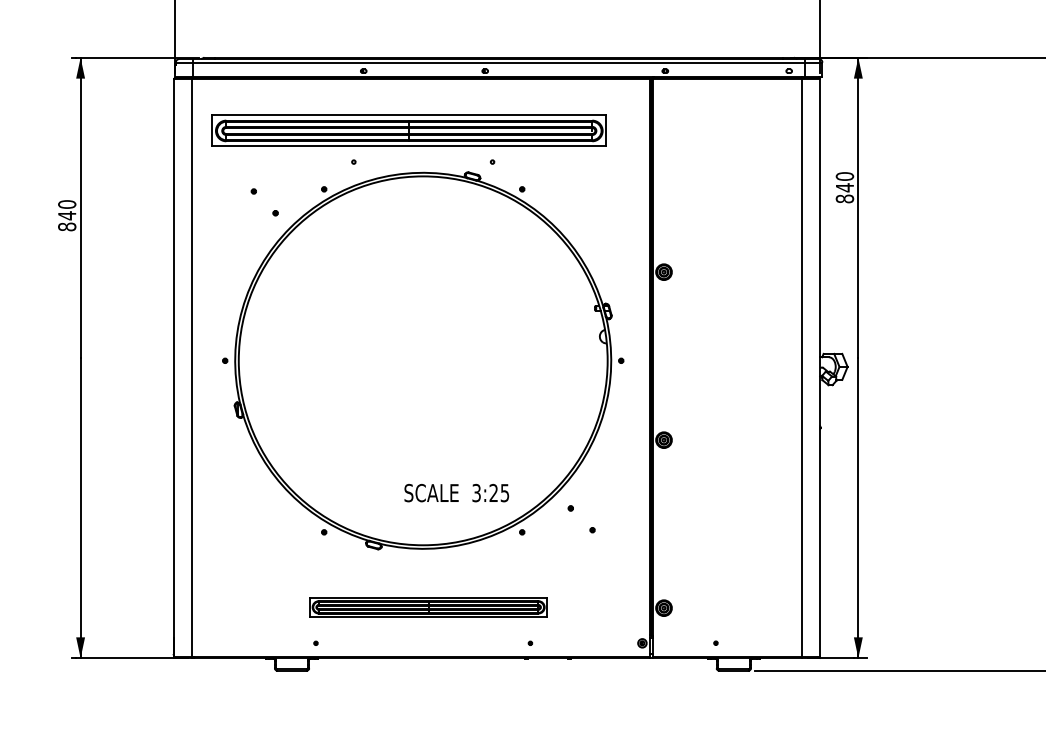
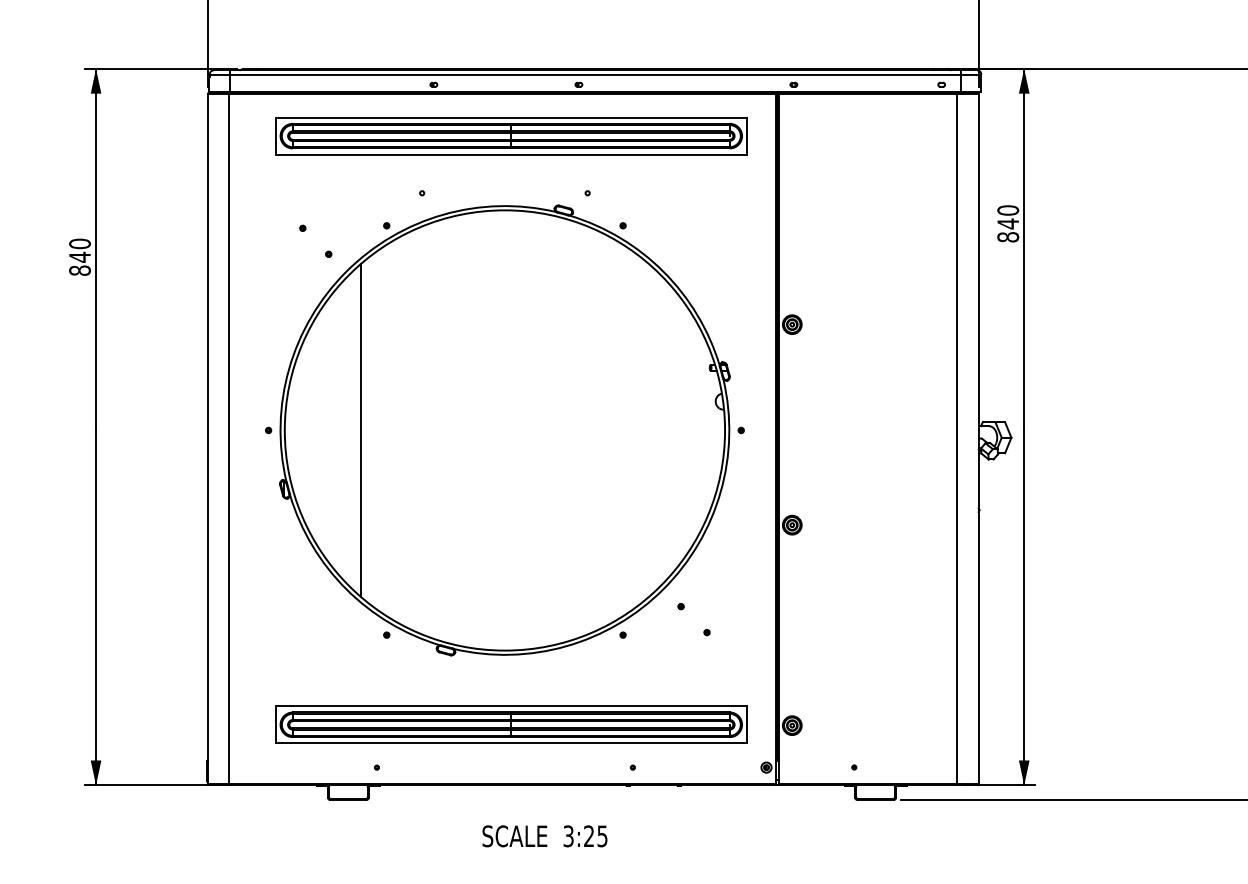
part: (409, 131) -> (511, 136), moved
line: (302, 360) -> (360, 430), added
text: (456, 493) -> (544, 836), moved
part: (428, 607) -> (511, 724), size x1.67

